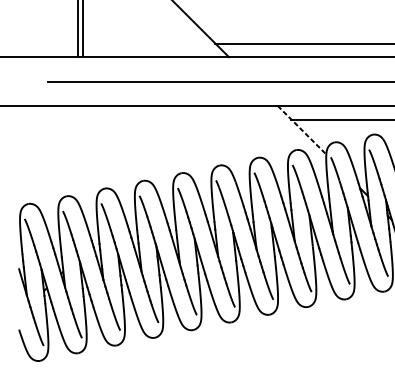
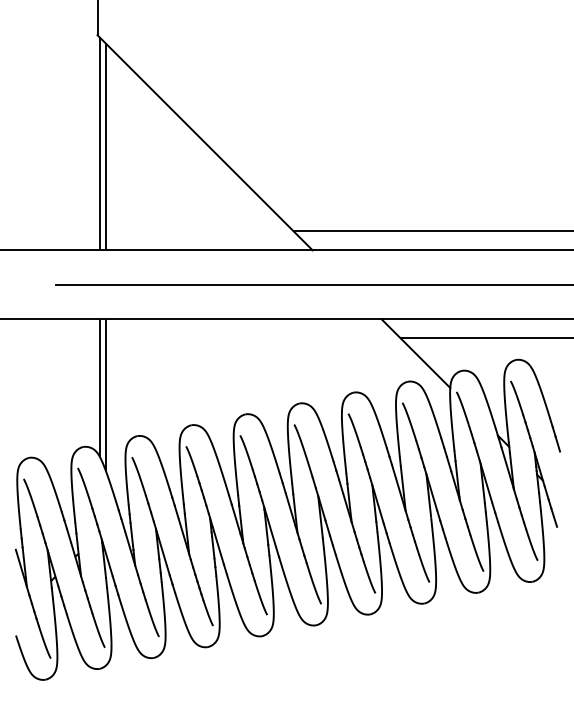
line: (301, 130) -> (415, 353), dashed -> solid
line: (78, 154) -> (99, 387), added
line: (82, 159) -> (105, 394), added

